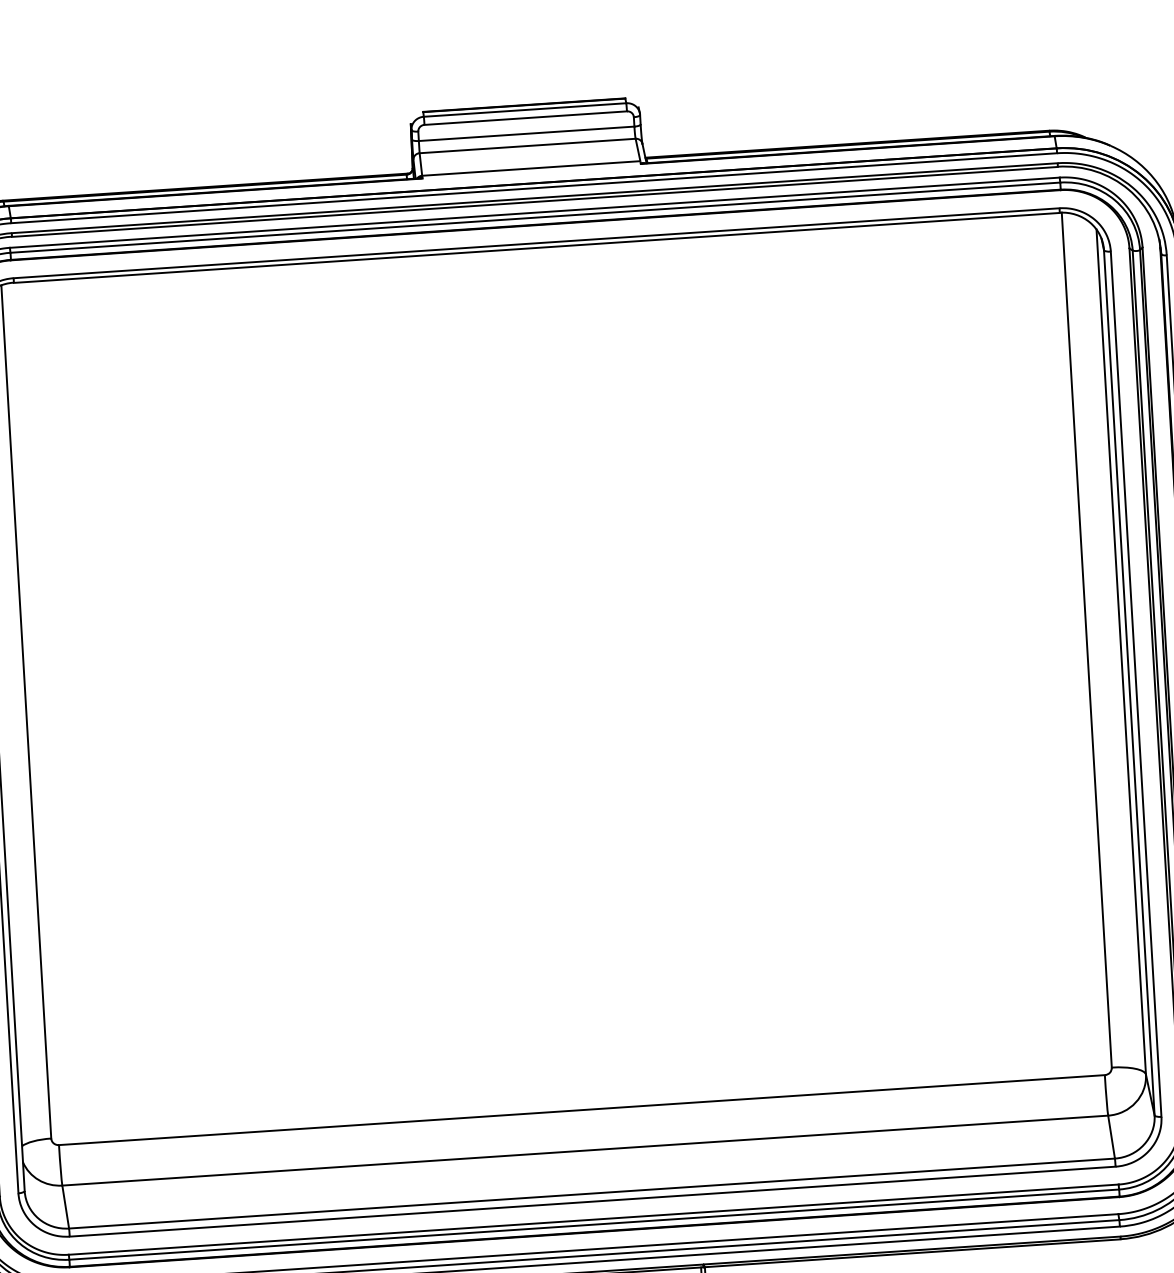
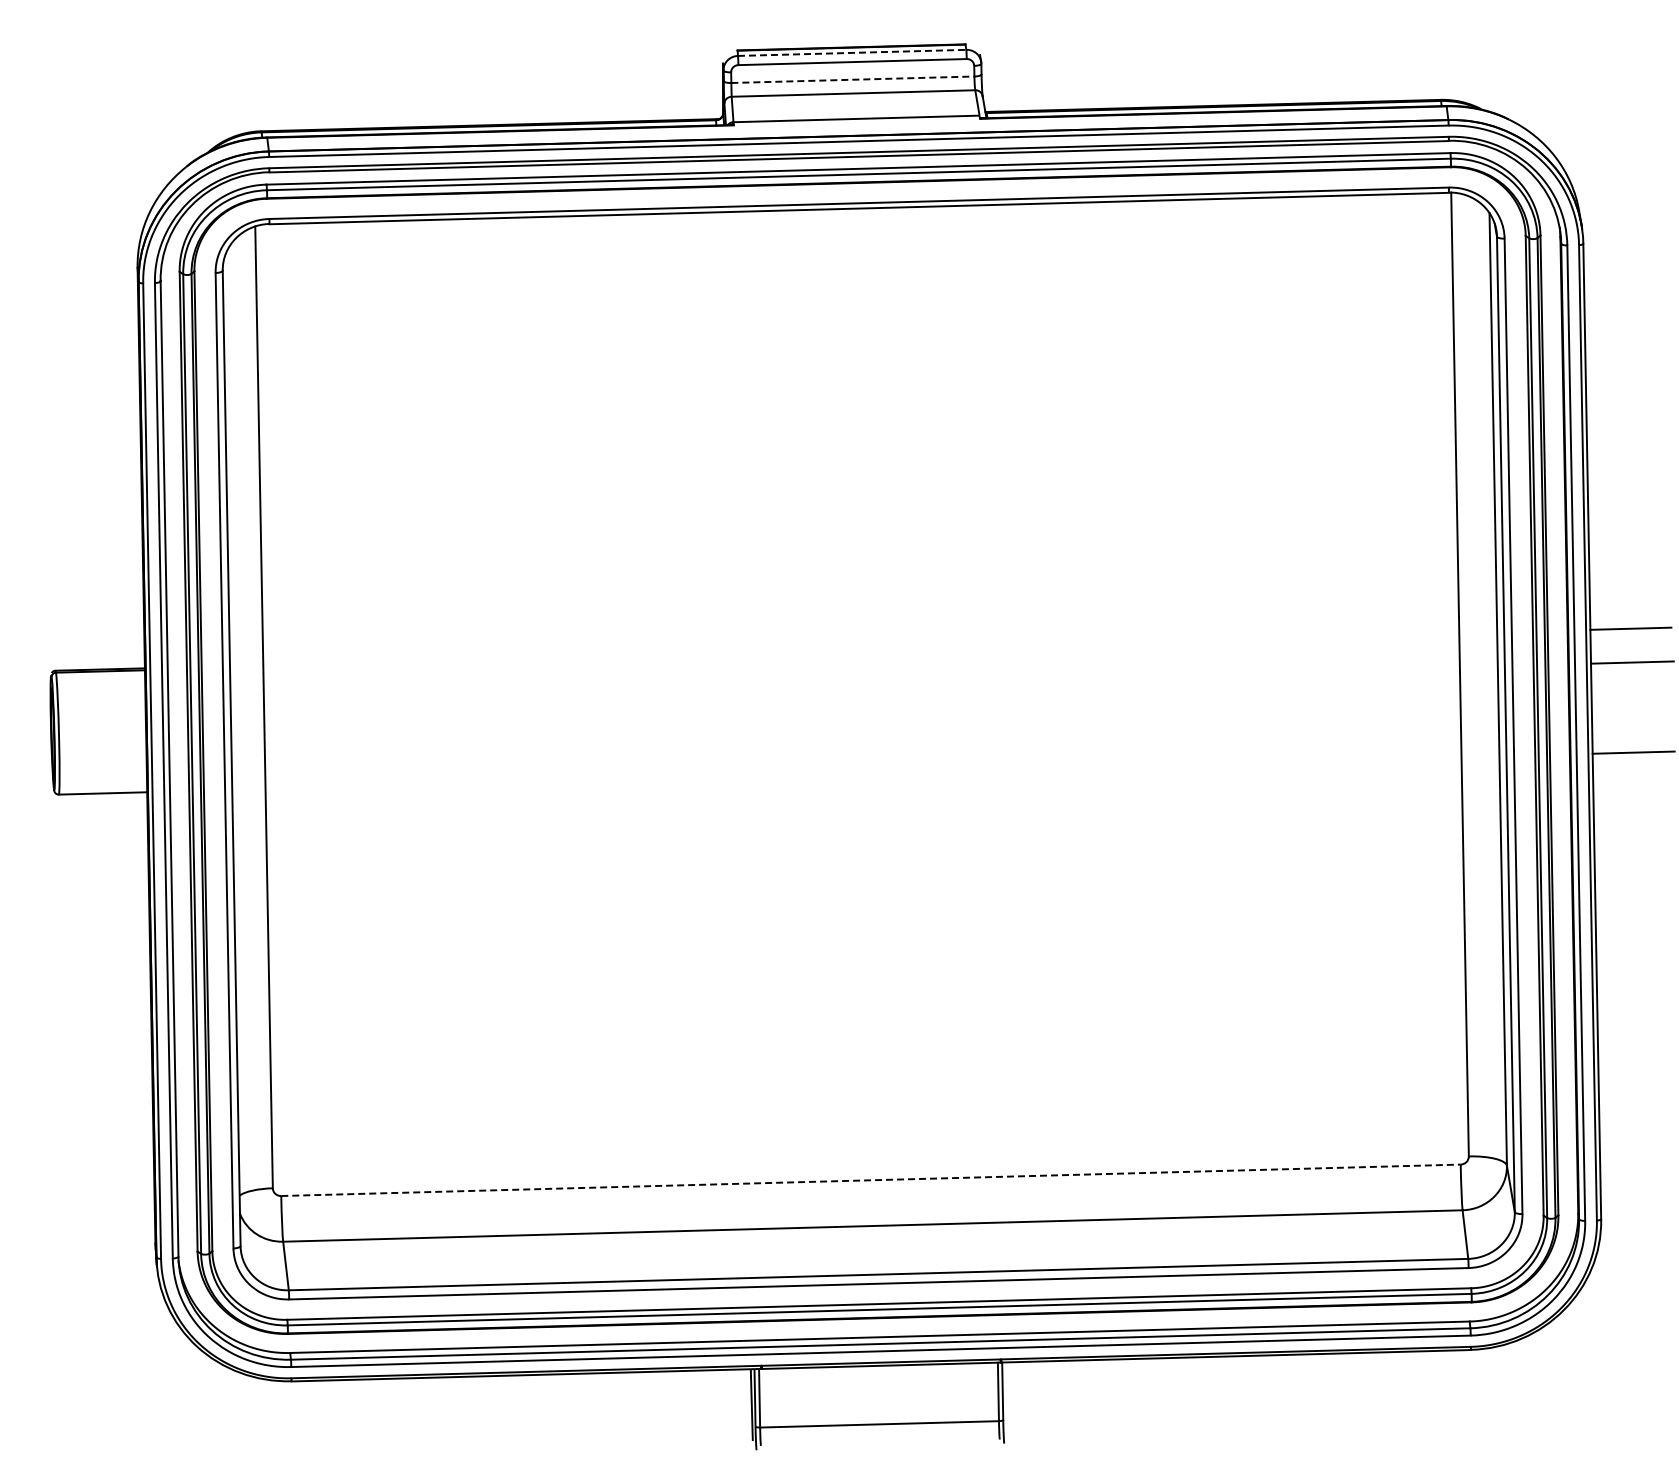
line: (525, 109) -> (852, 52), solid -> dashed
line: (526, 133) -> (852, 79), solid -> dashed
line: (581, 1110) -> (870, 1180), solid -> dashed

